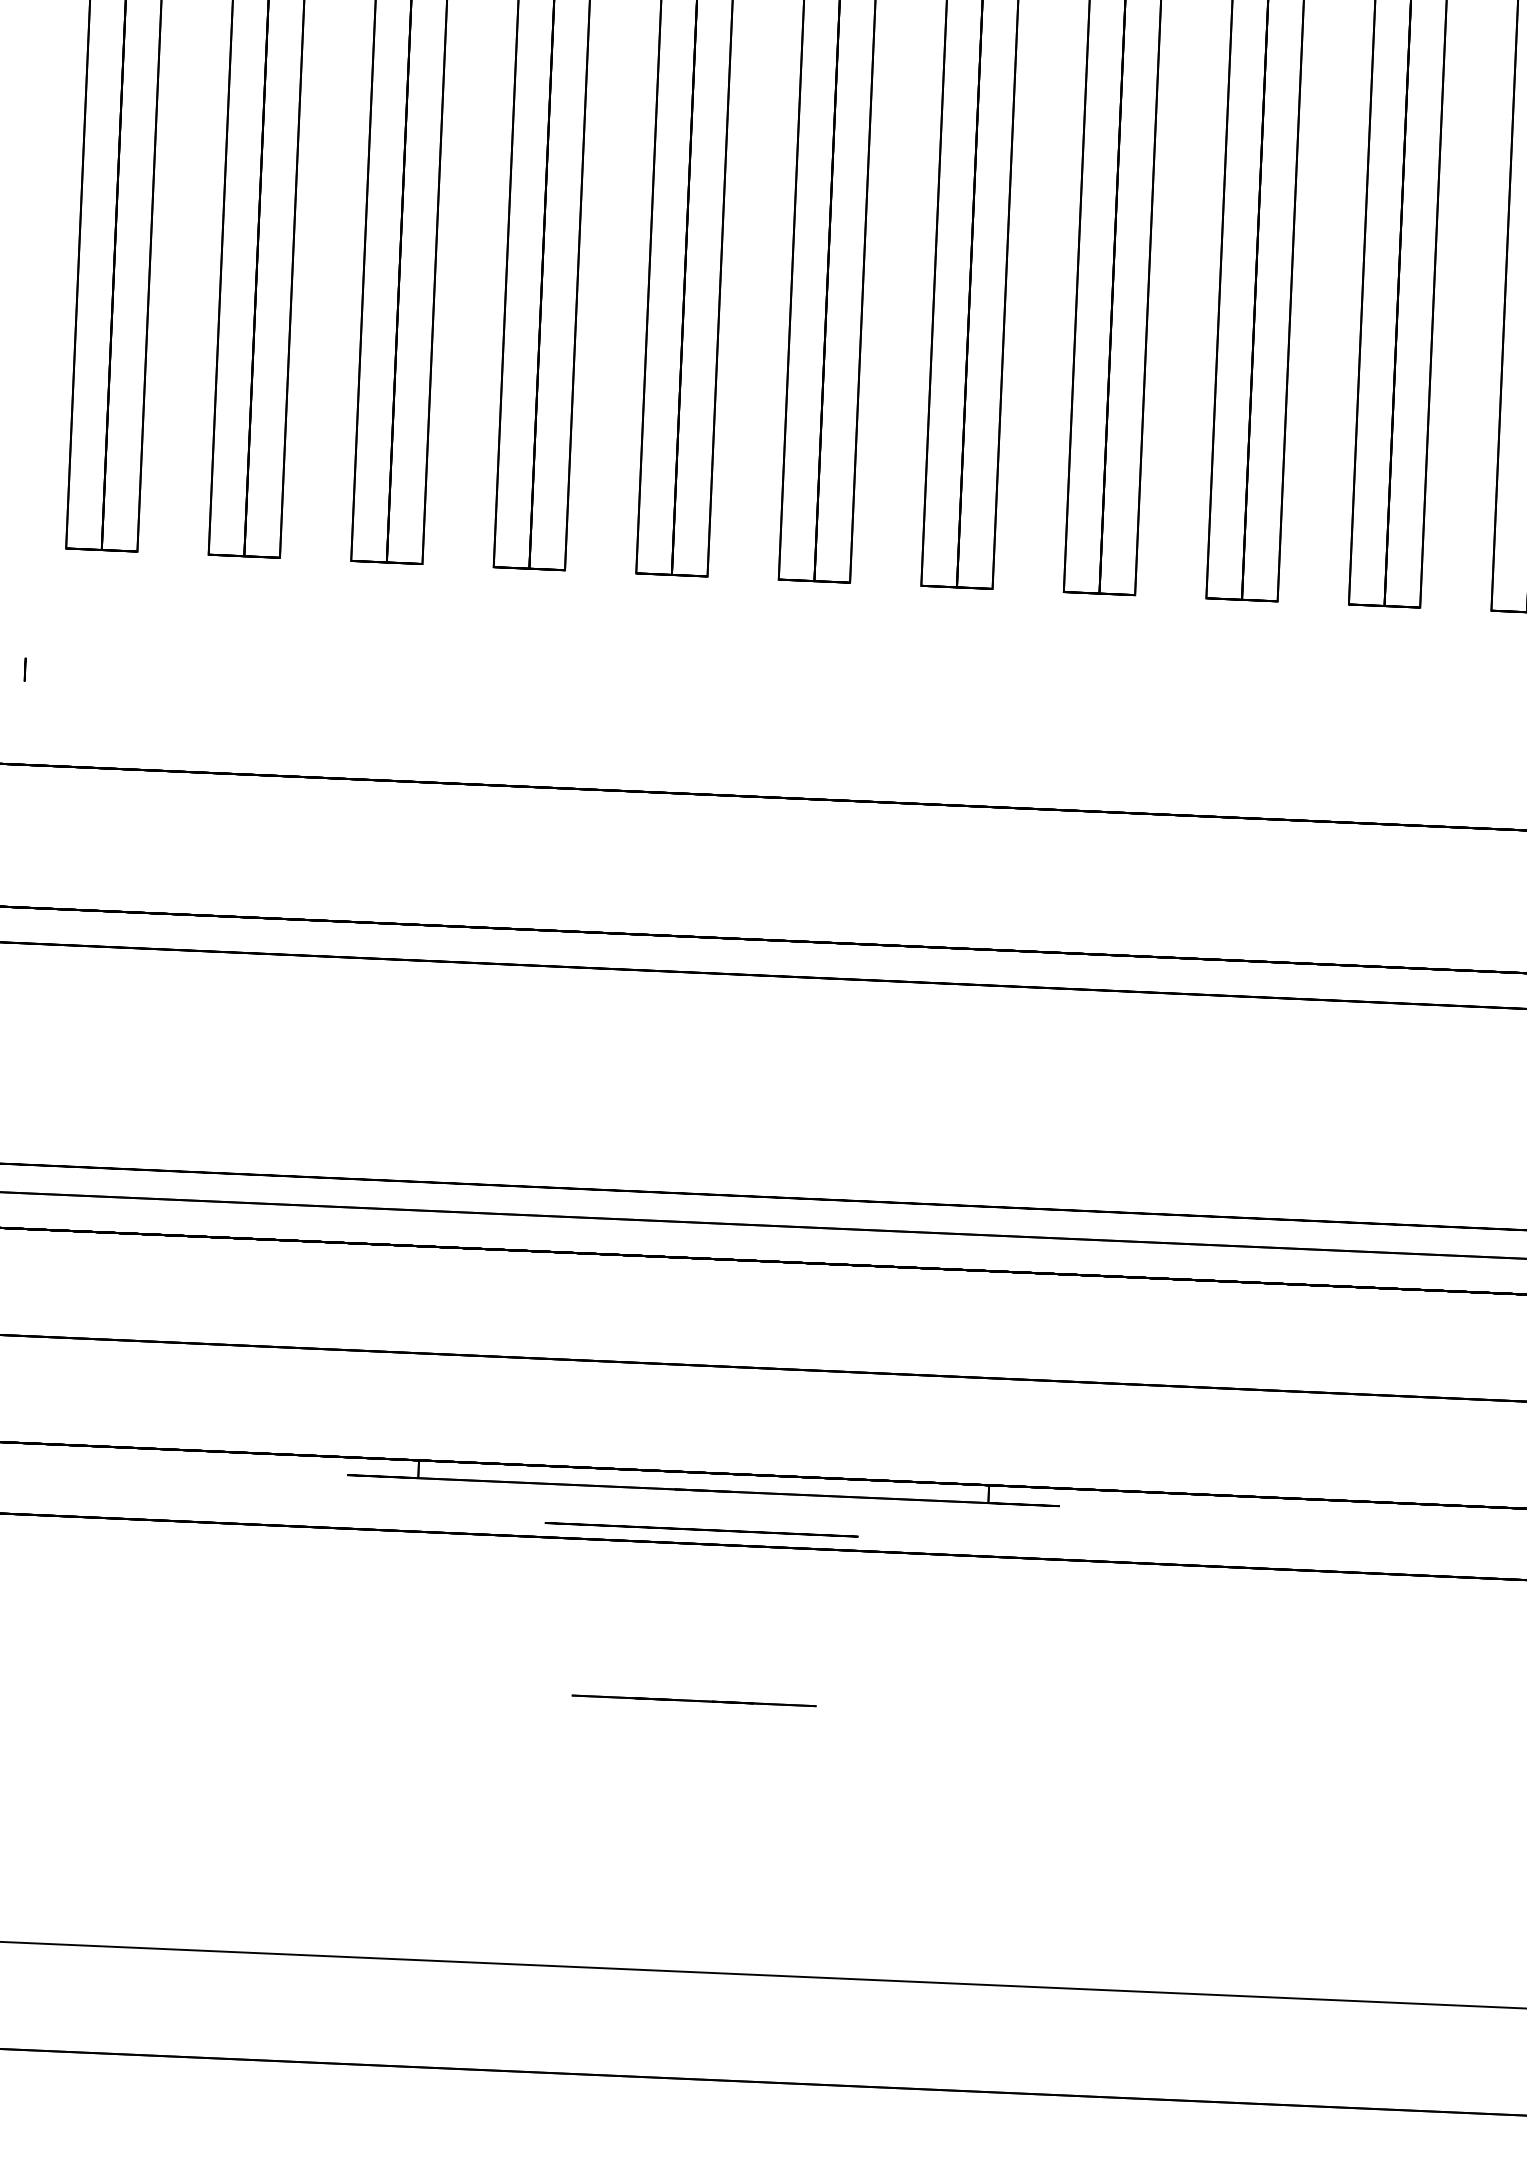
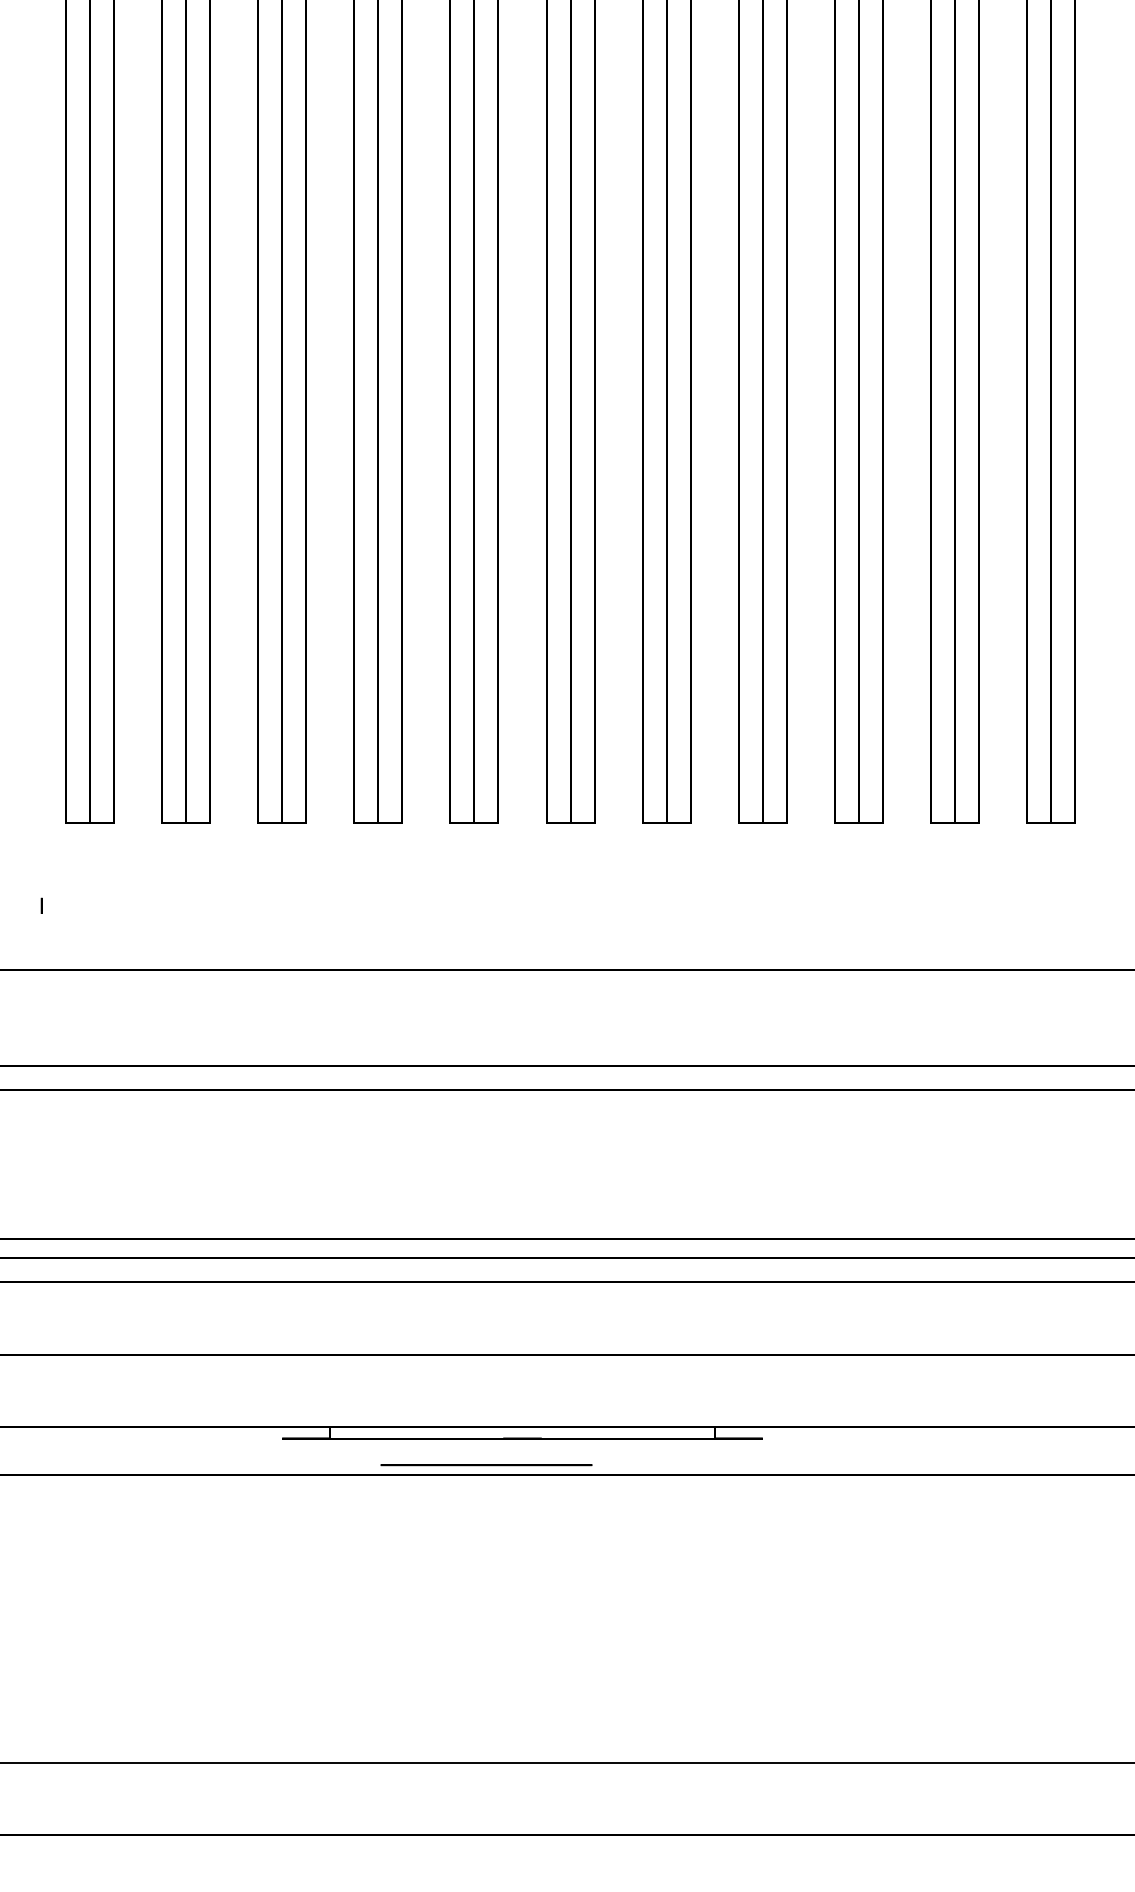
circle: (701, 1530) -> (486, 1465), moved
line: (694, 1700) -> (522, 1580), removed

